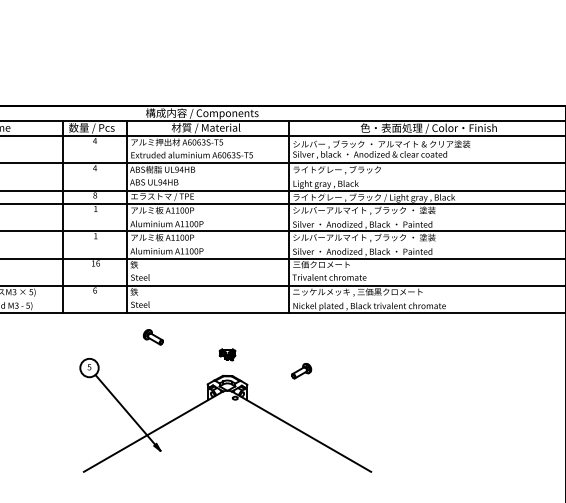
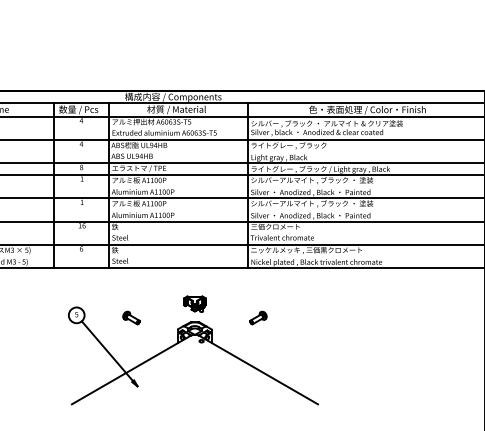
part: (153, 336) -> (131, 317), moved
part: (226, 354) -> (194, 303), size x1.67

